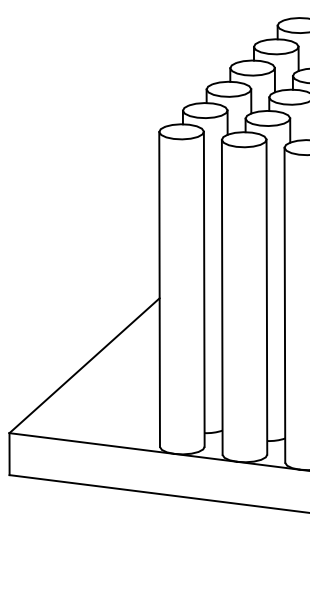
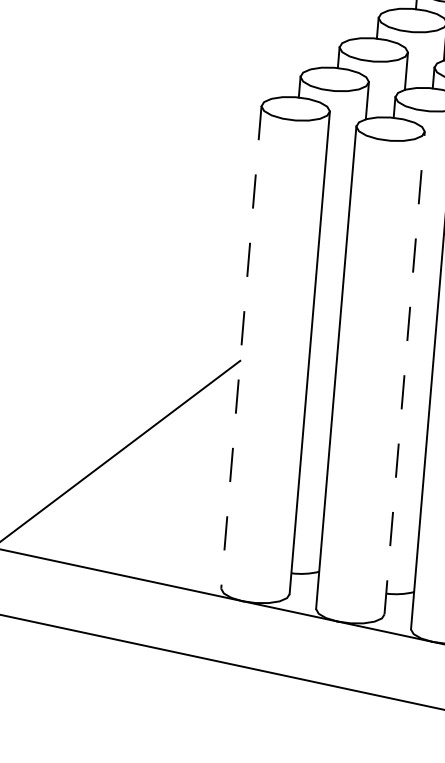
line: (159, 289) -> (241, 347), solid -> dashed
line: (266, 296) -> (404, 372), solid -> dashed

